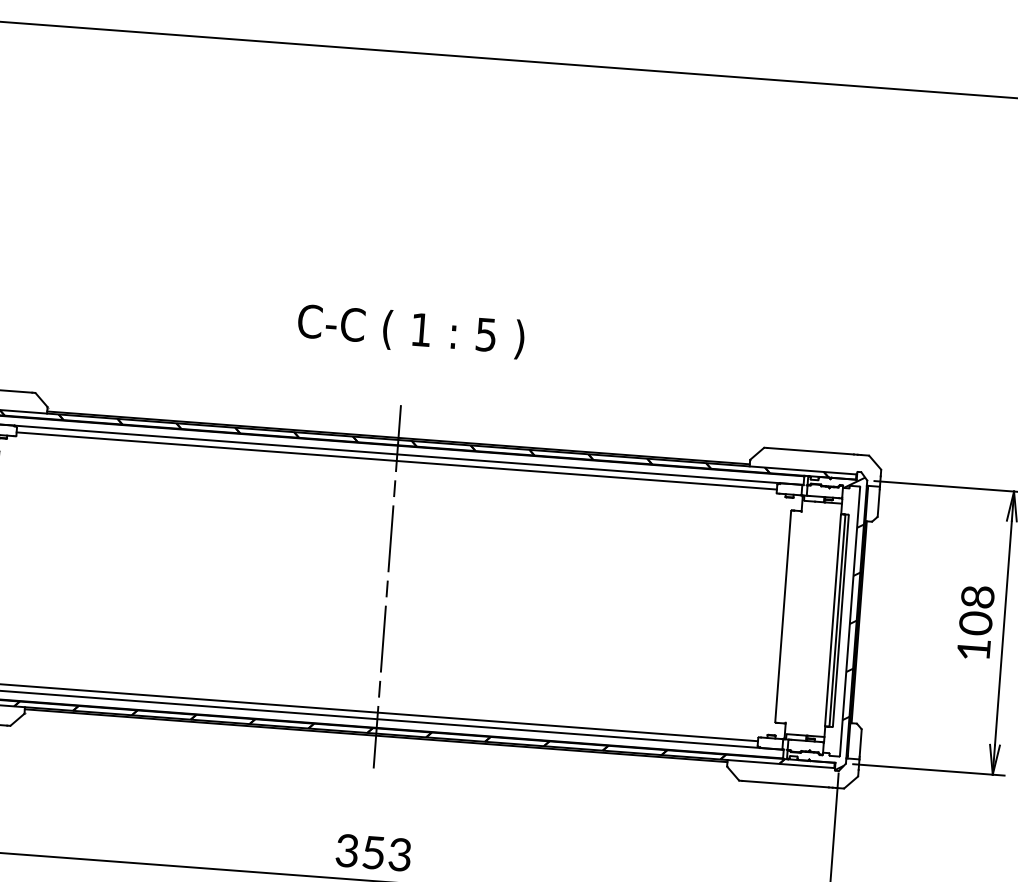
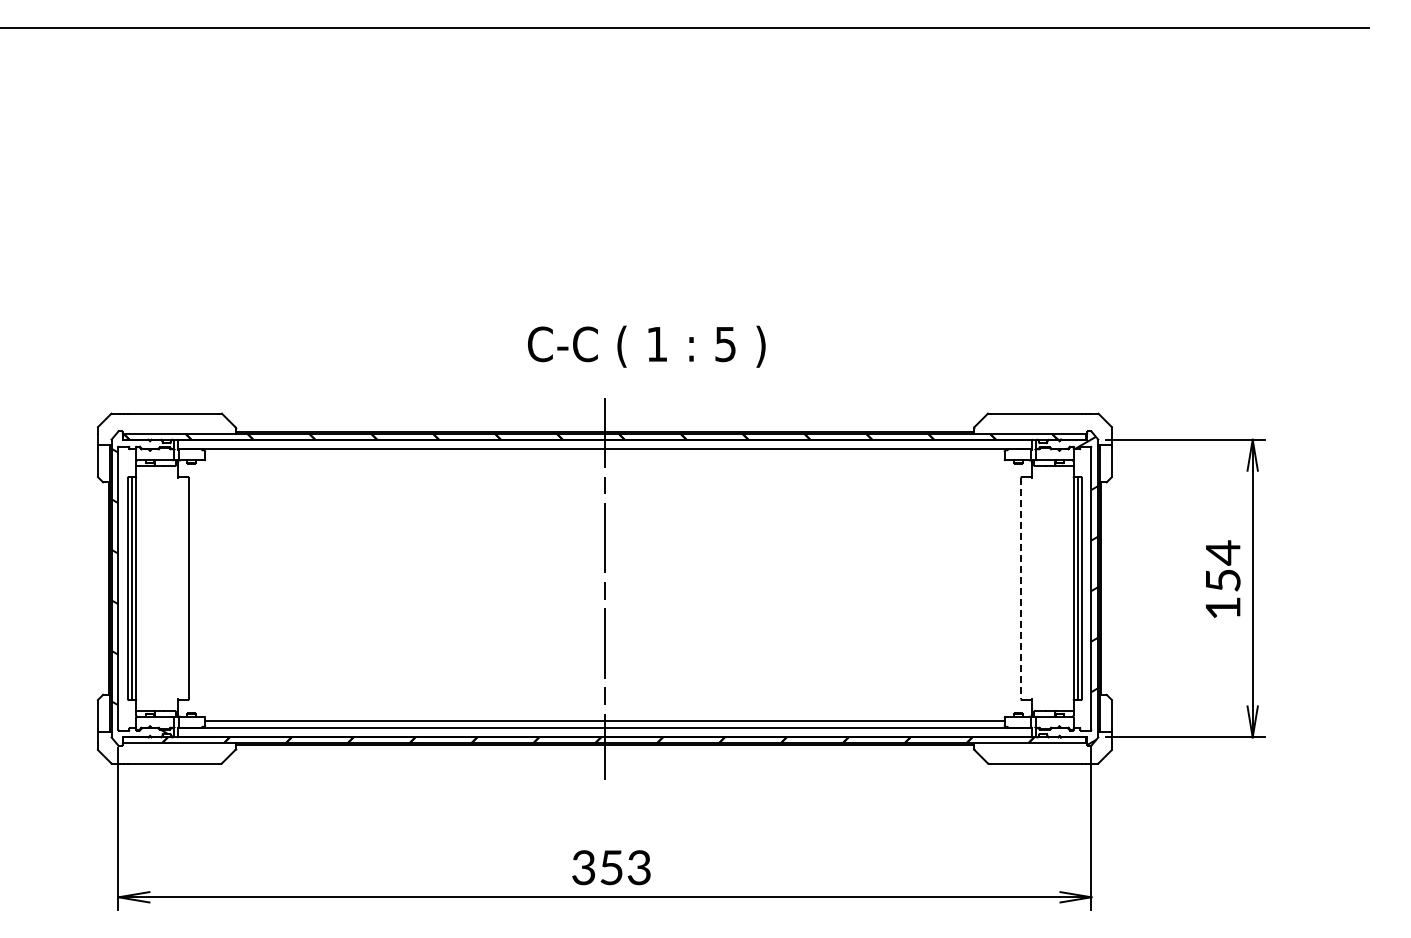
text: (410, 331) -> (646, 346), moved
line: (396, 461) -> (604, 456), removed
text: (976, 609) -> (1222, 566), 108 -> 154
line: (783, 616) -> (1021, 588), solid -> dashed

